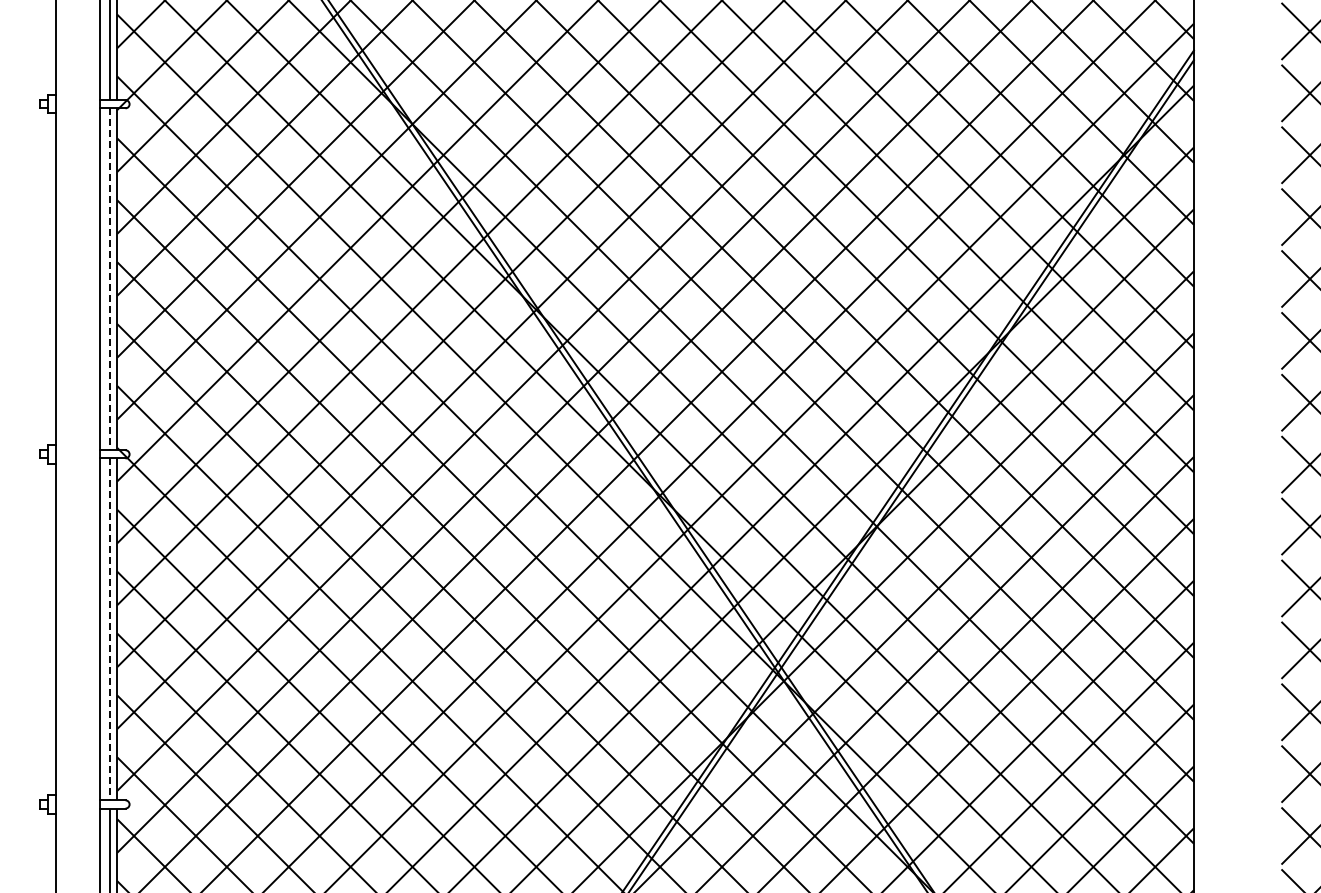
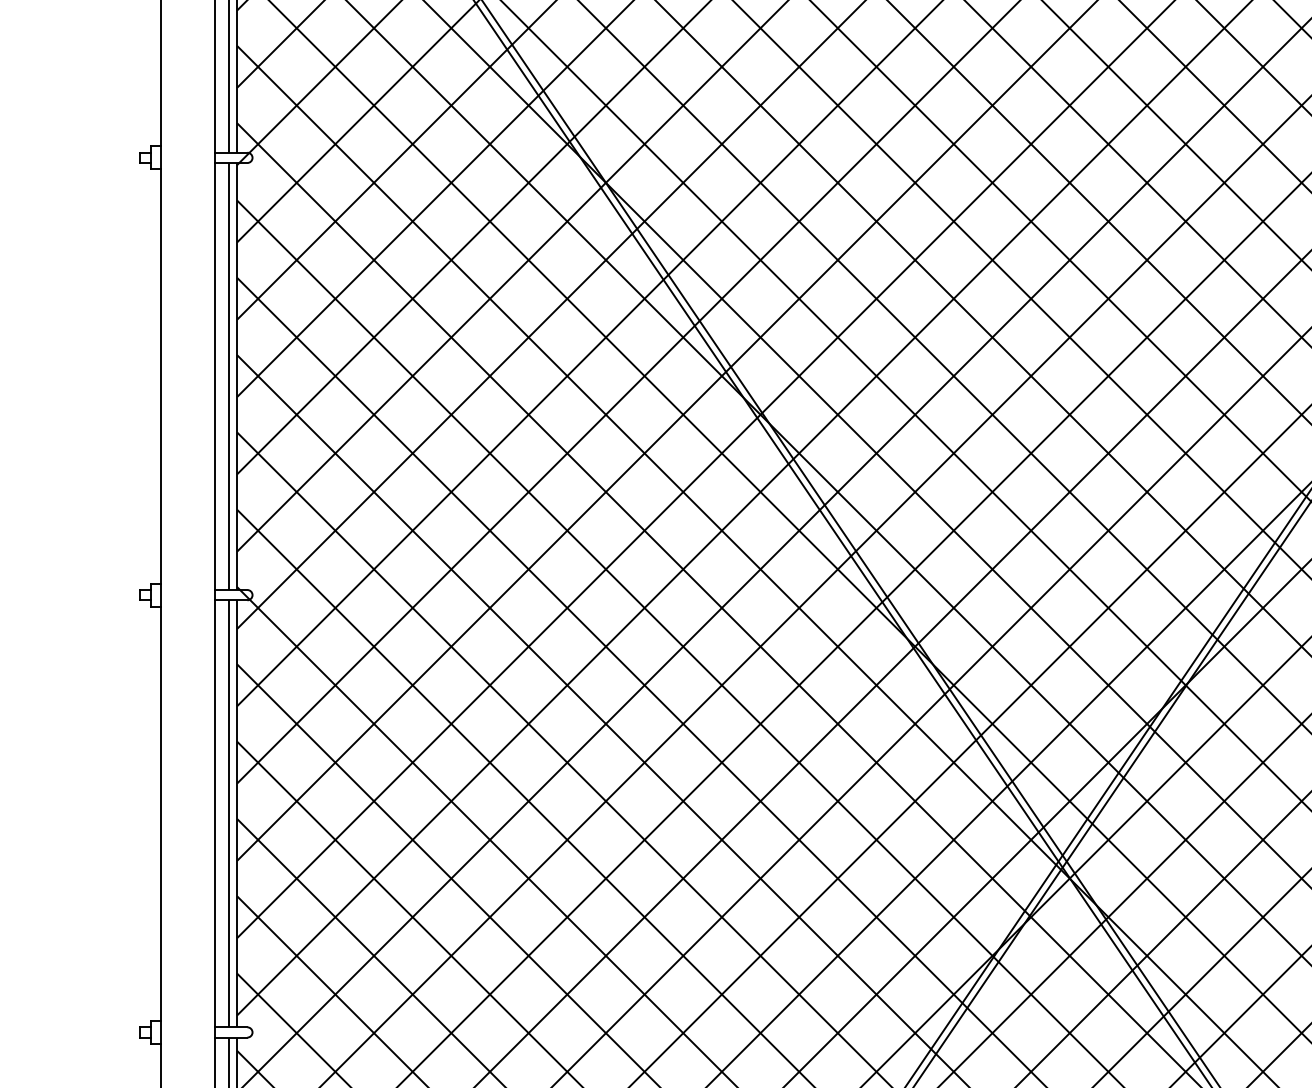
line: (110, 279) -> (228, 376), dashed -> solid
line: (110, 629) -> (228, 813), dashed -> solid

